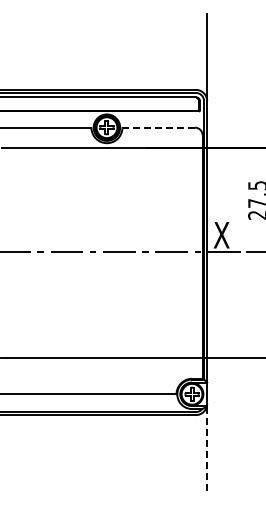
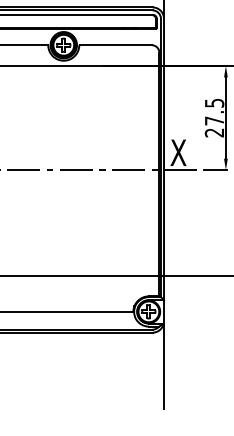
line: (159, 127) -> (116, 45), dashed -> solid
line: (207, 448) -> (164, 366), dashed -> solid

